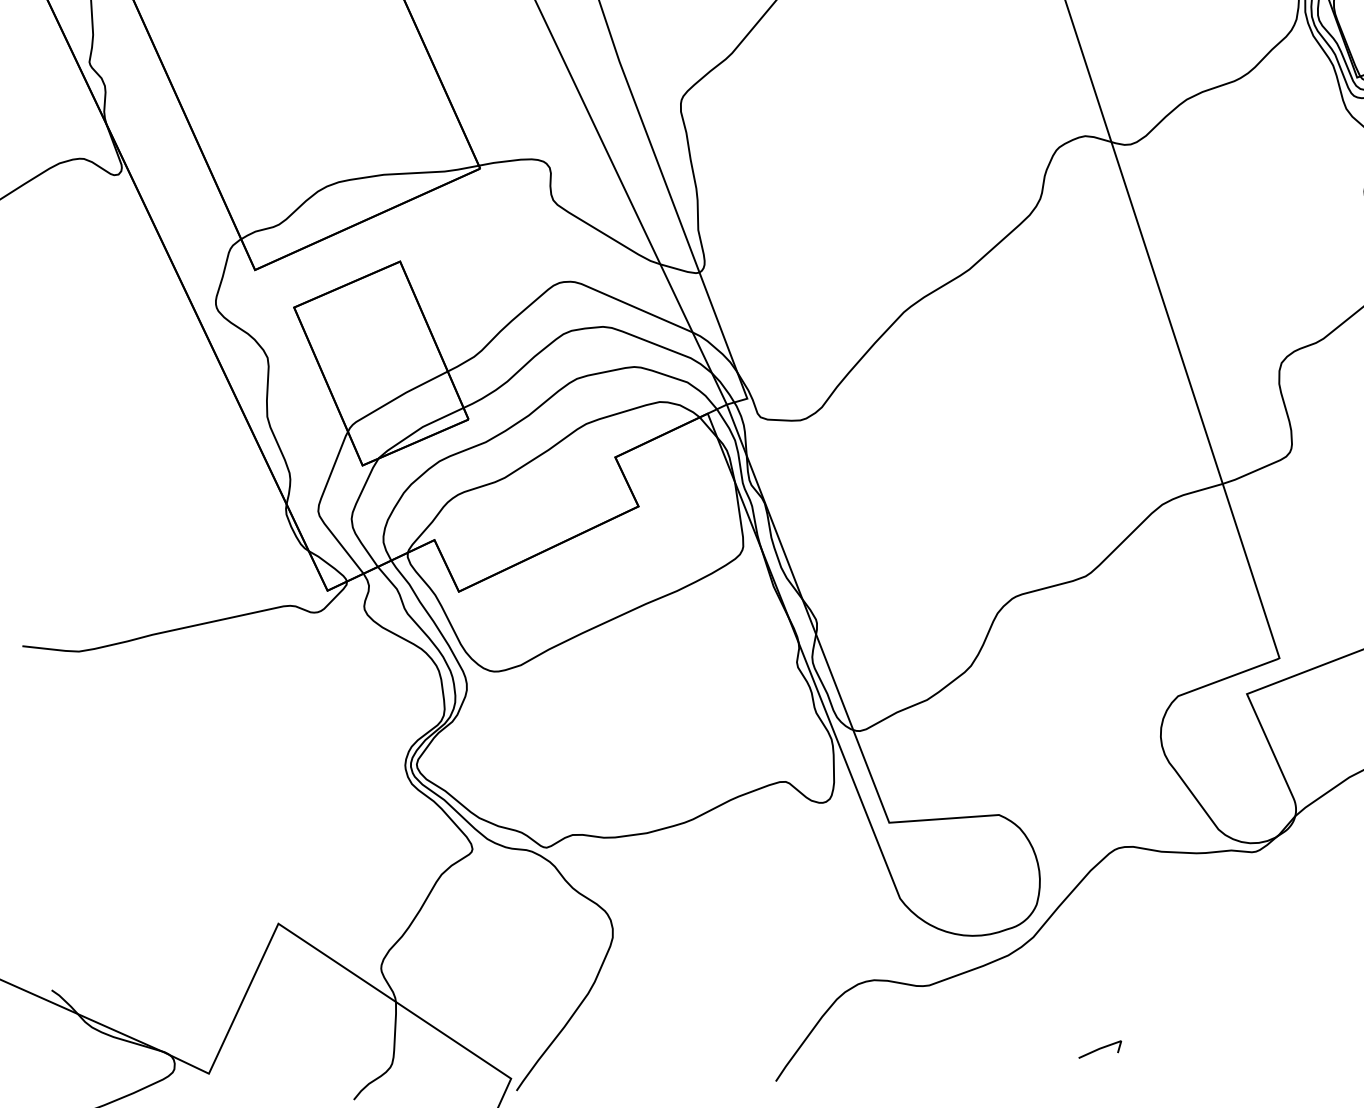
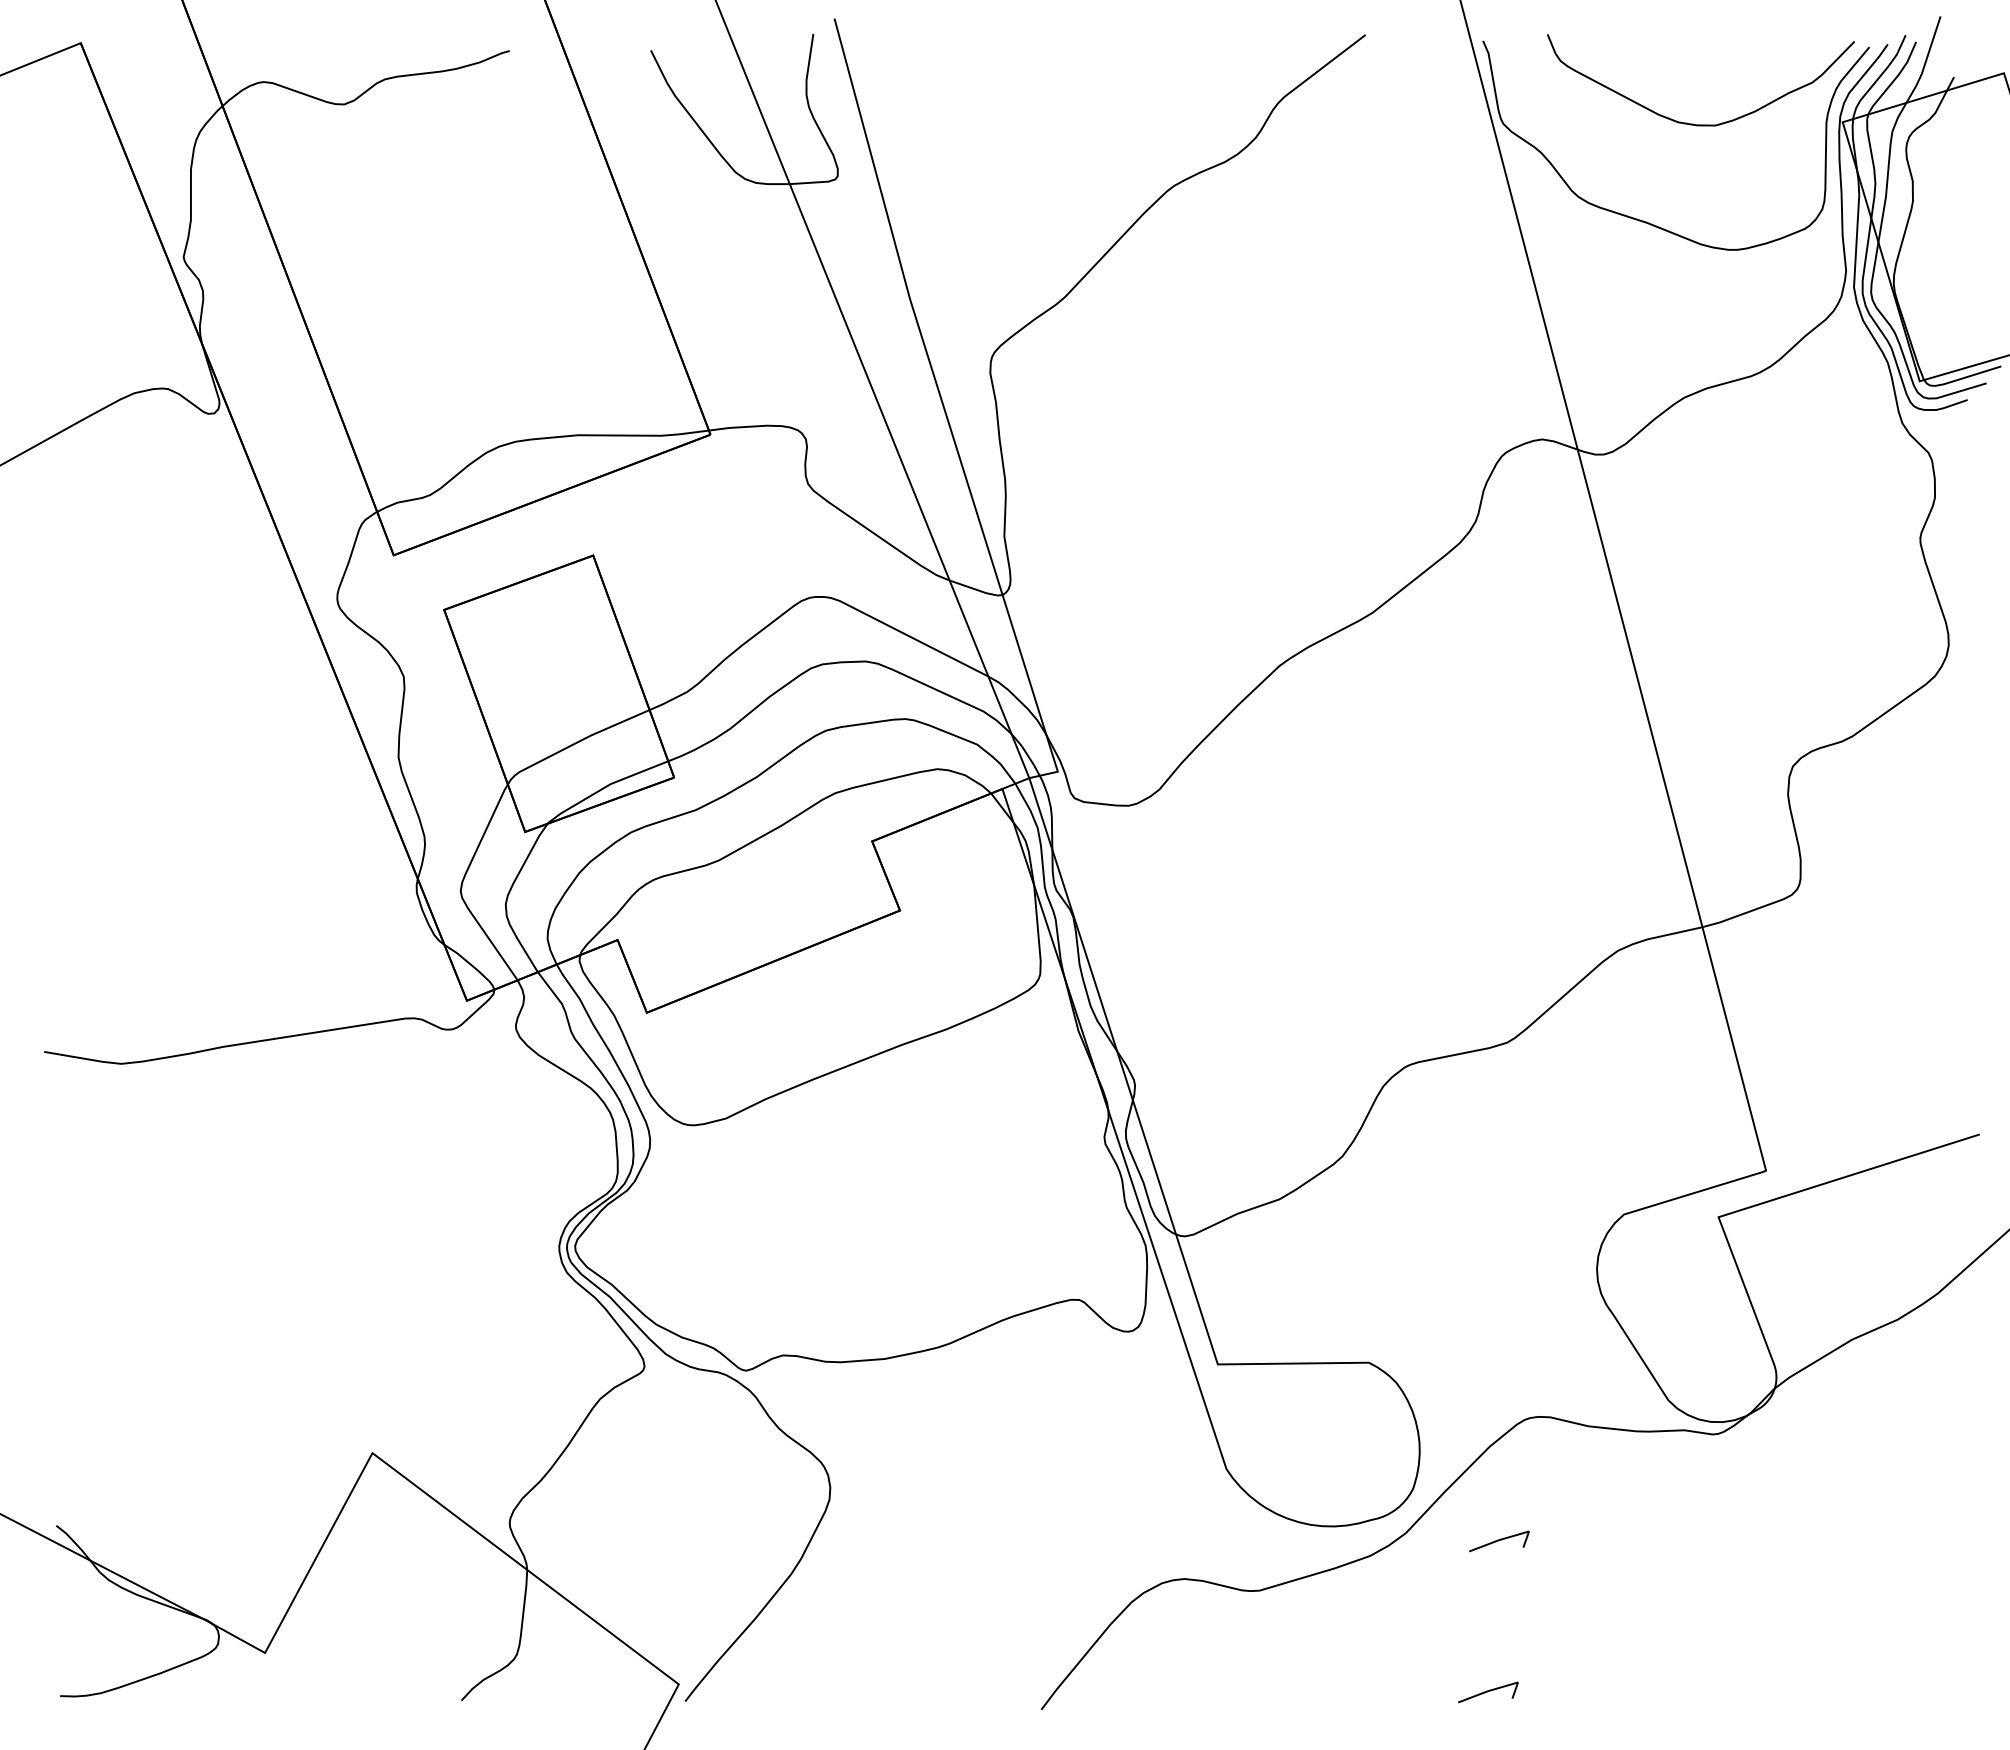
line: (1101, 938) -> (1499, 1540), added

